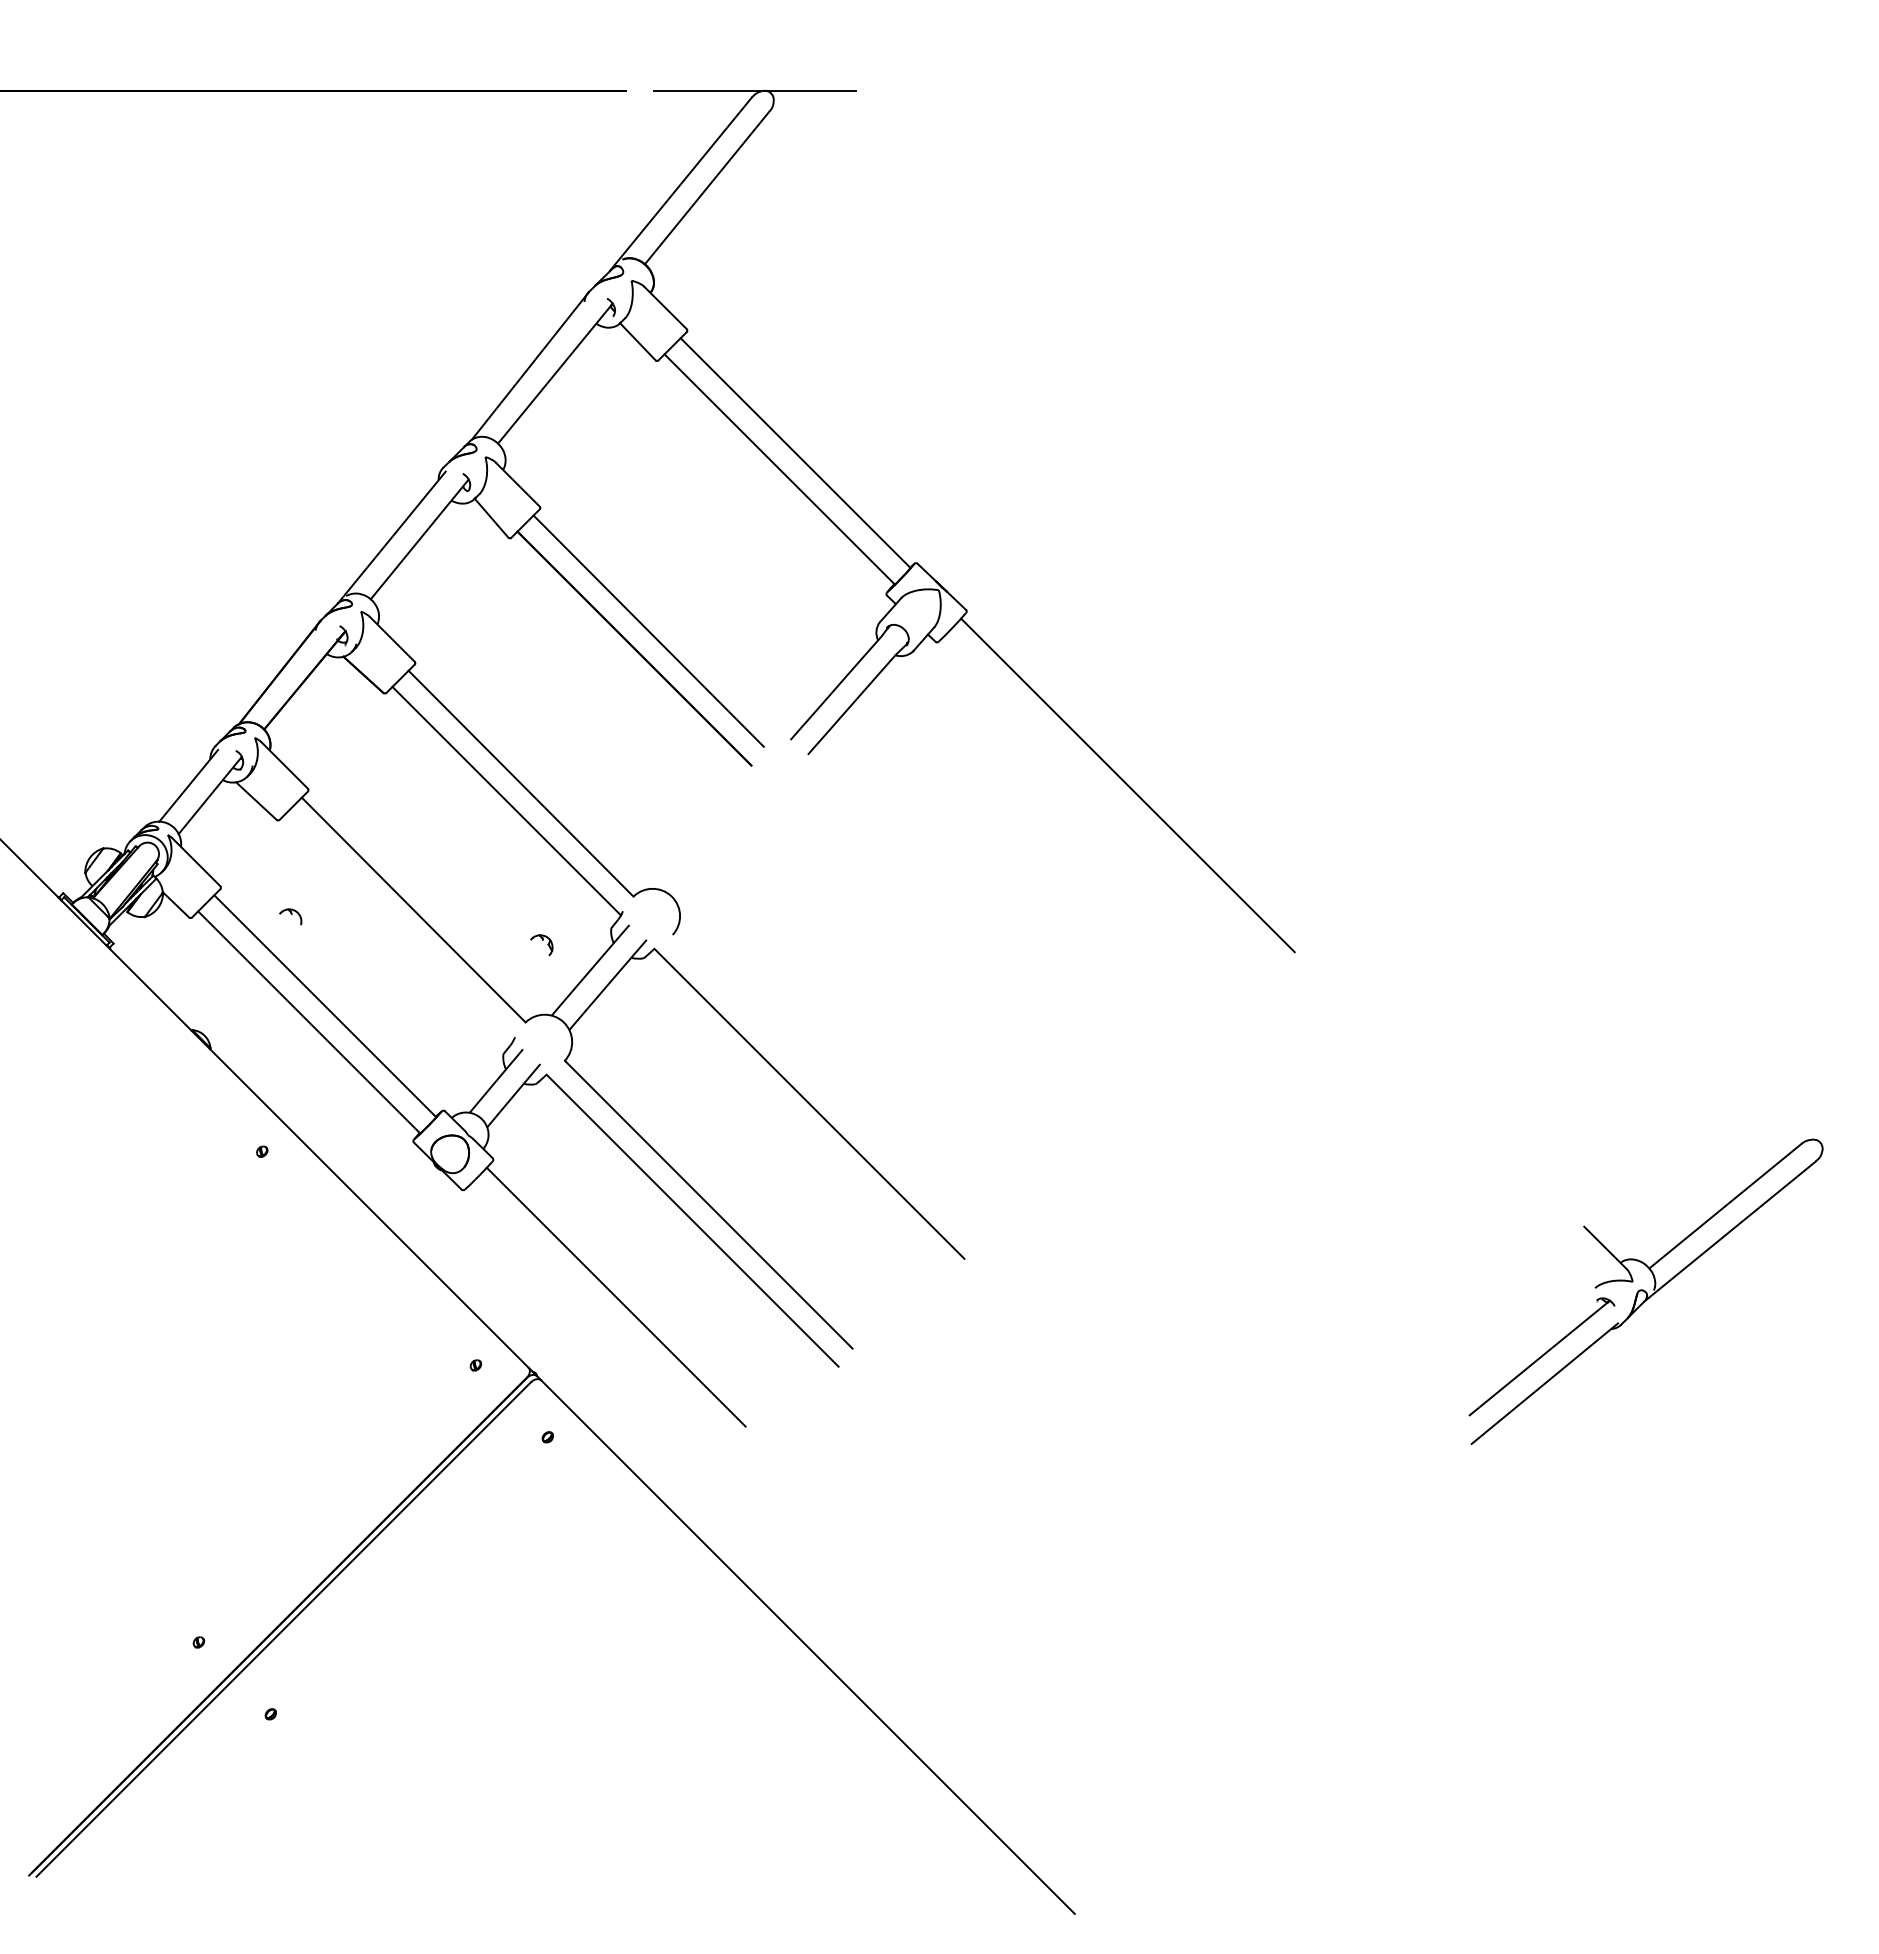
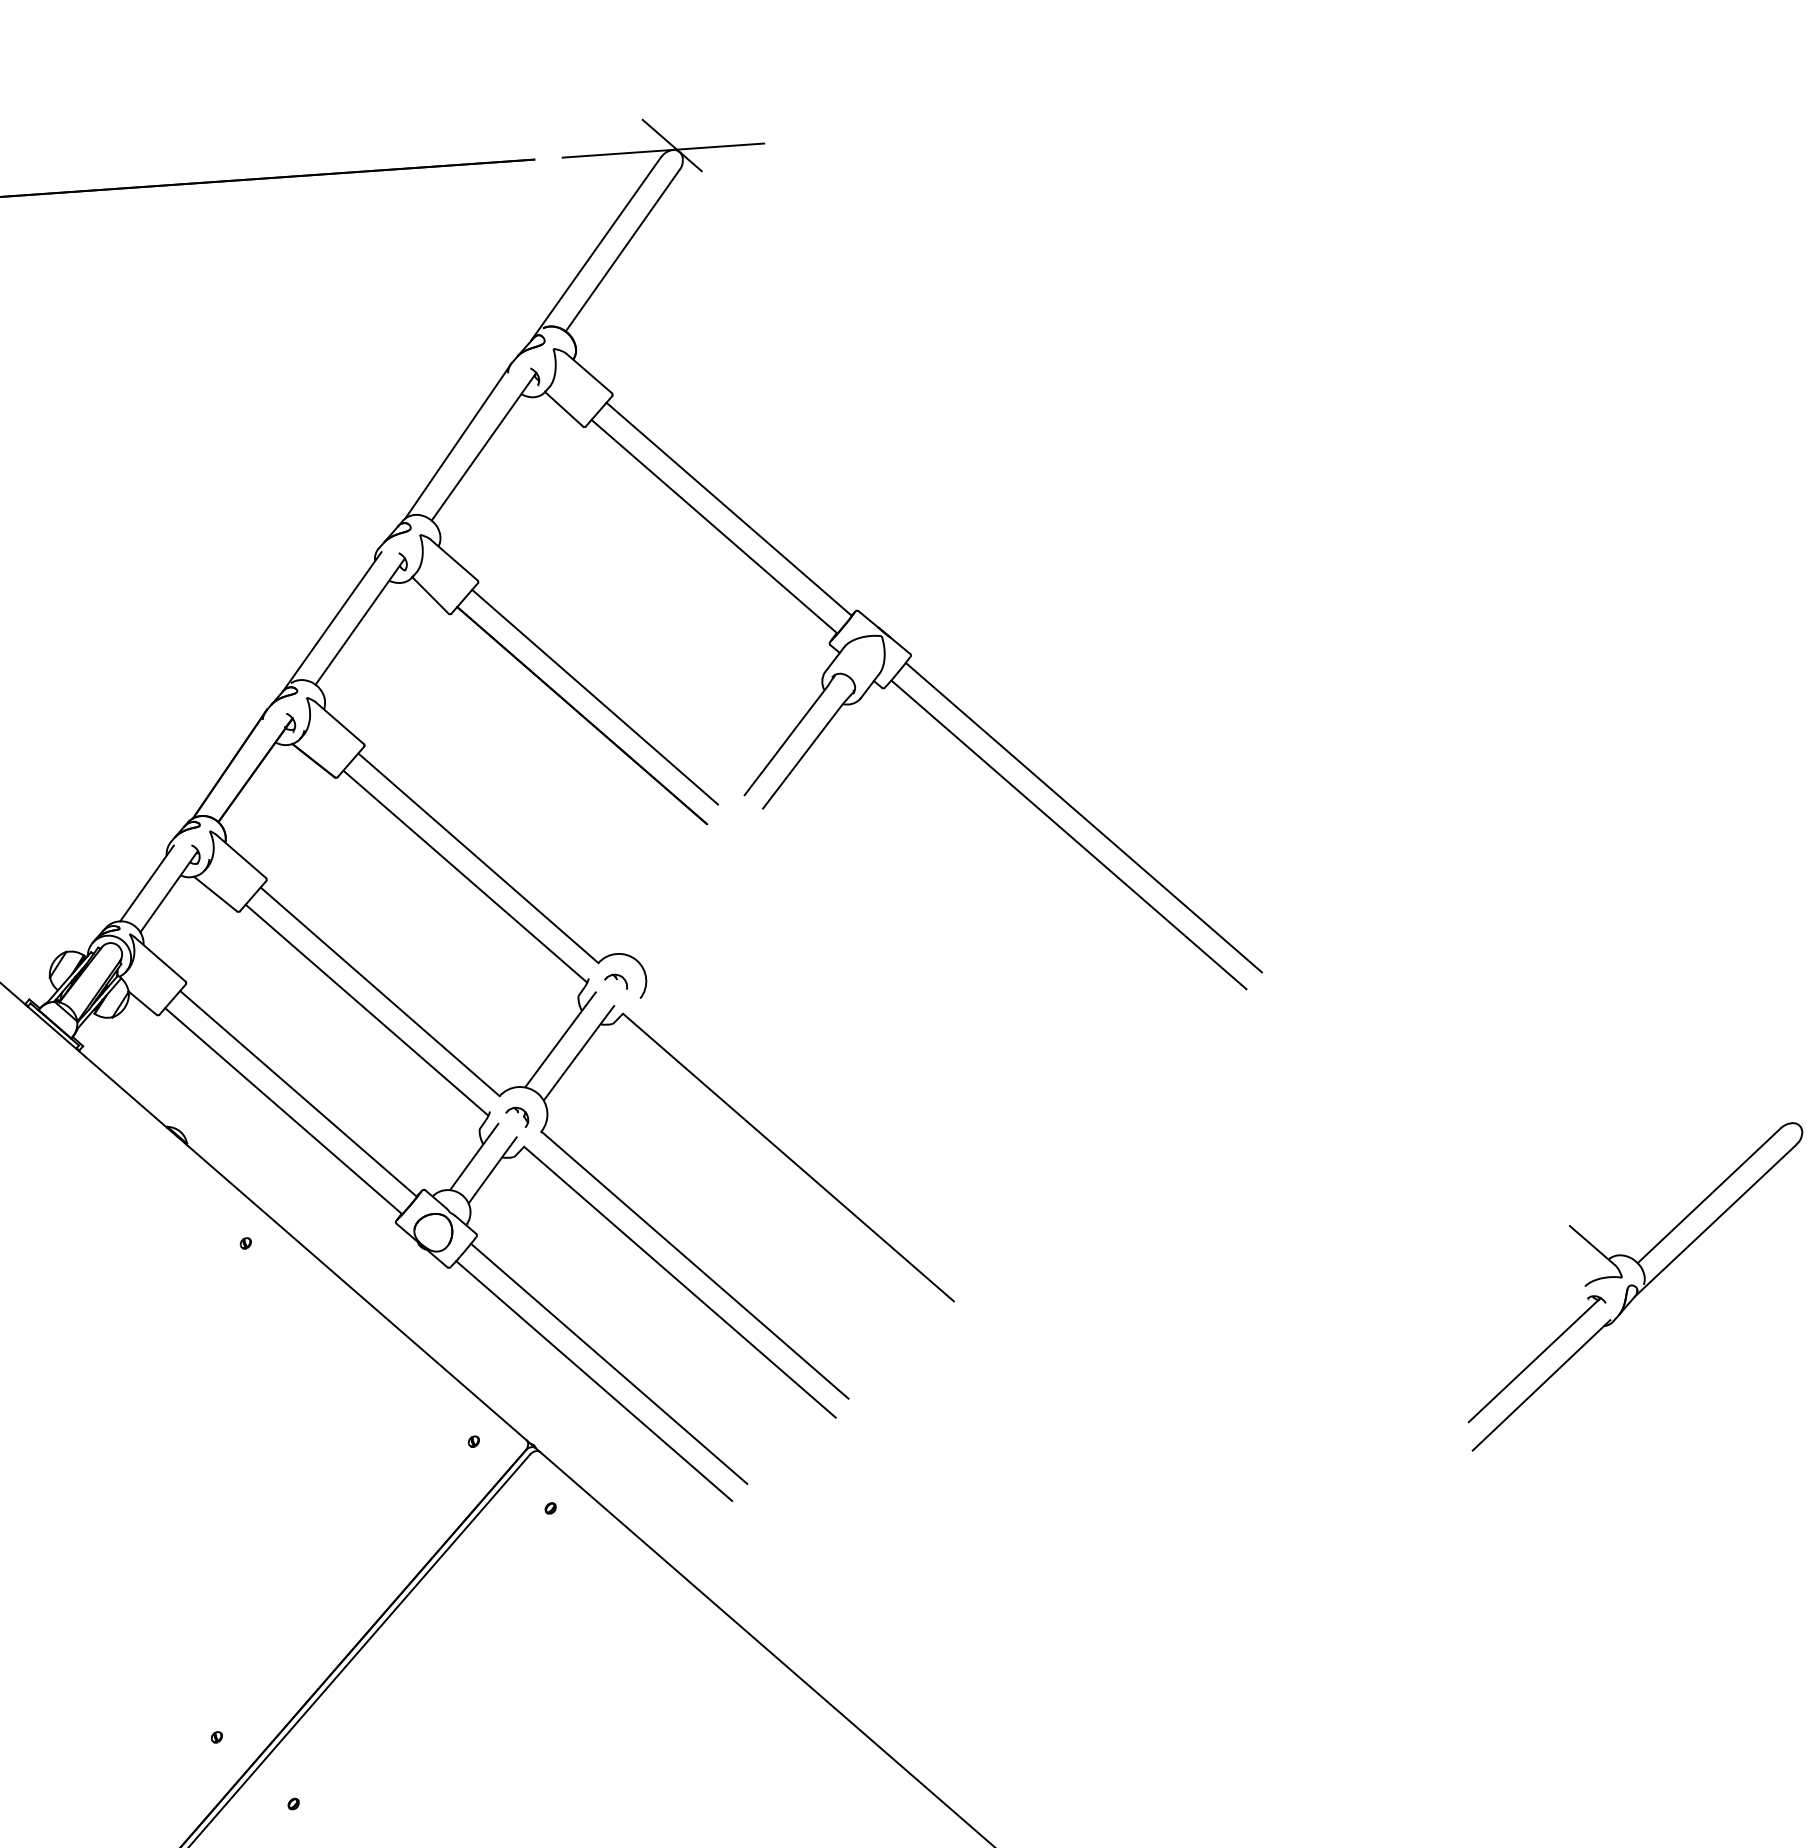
line: (763, 85) -> (671, 144), added
line: (1111, 801) -> (1068, 834), added
part: (290, 916) -> (615, 981), moved
line: (399, 927) -> (367, 1010), added
part: (541, 945) -> (517, 1117), moved
line: (599, 1313) -> (593, 1381), added

